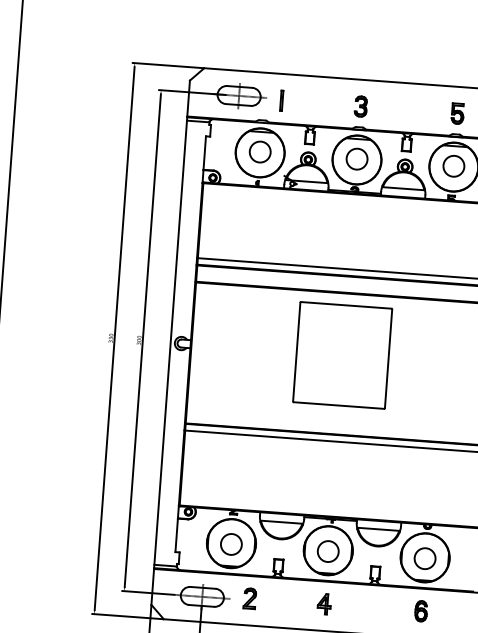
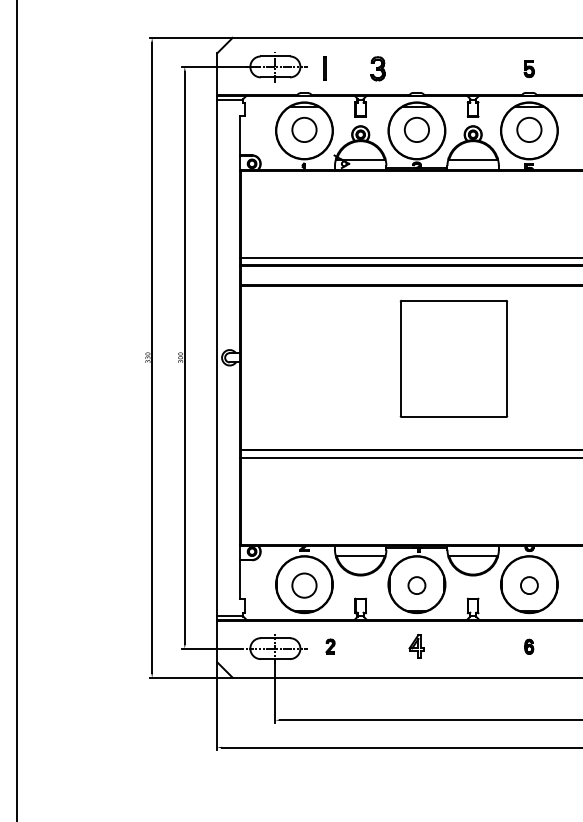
part: (360, 106) -> (377, 68), moved
part: (457, 113) -> (528, 68), size x0.7
part: (342, 355) -> (453, 358), moved
circle: (327, 551) -> (416, 585), size x0.7
circle: (425, 558) -> (529, 585), size x0.7
part: (249, 598) -> (330, 646), size x0.6
part: (420, 611) -> (528, 646), size x0.6

